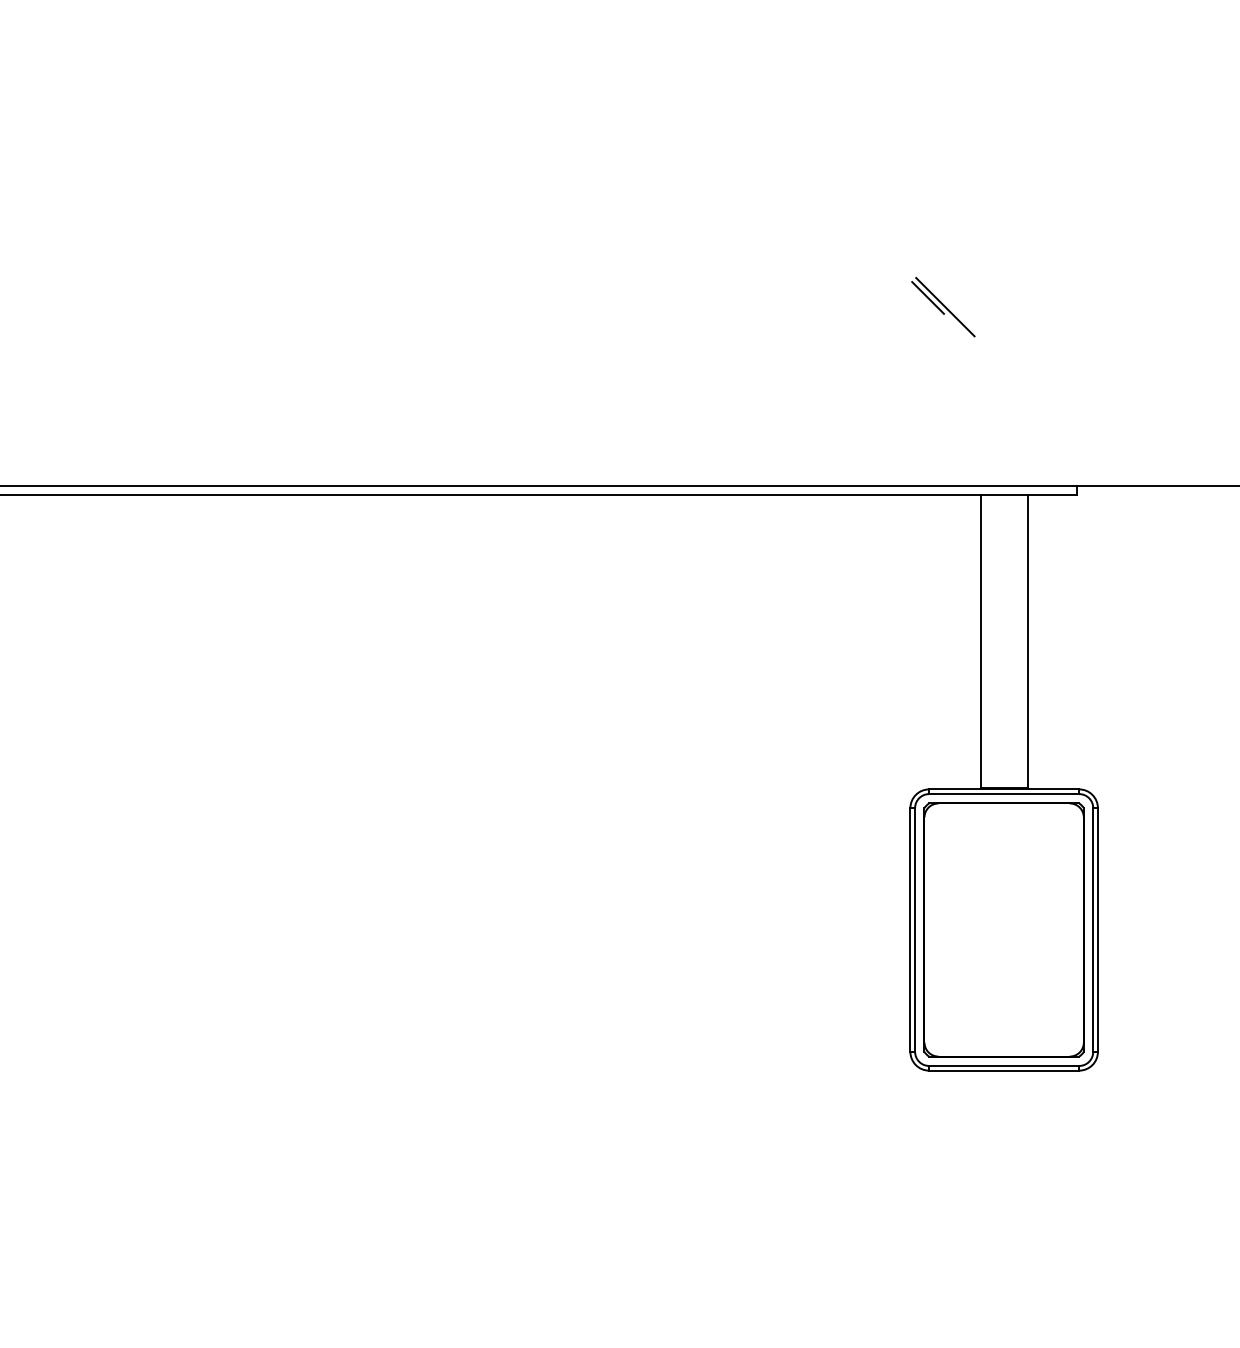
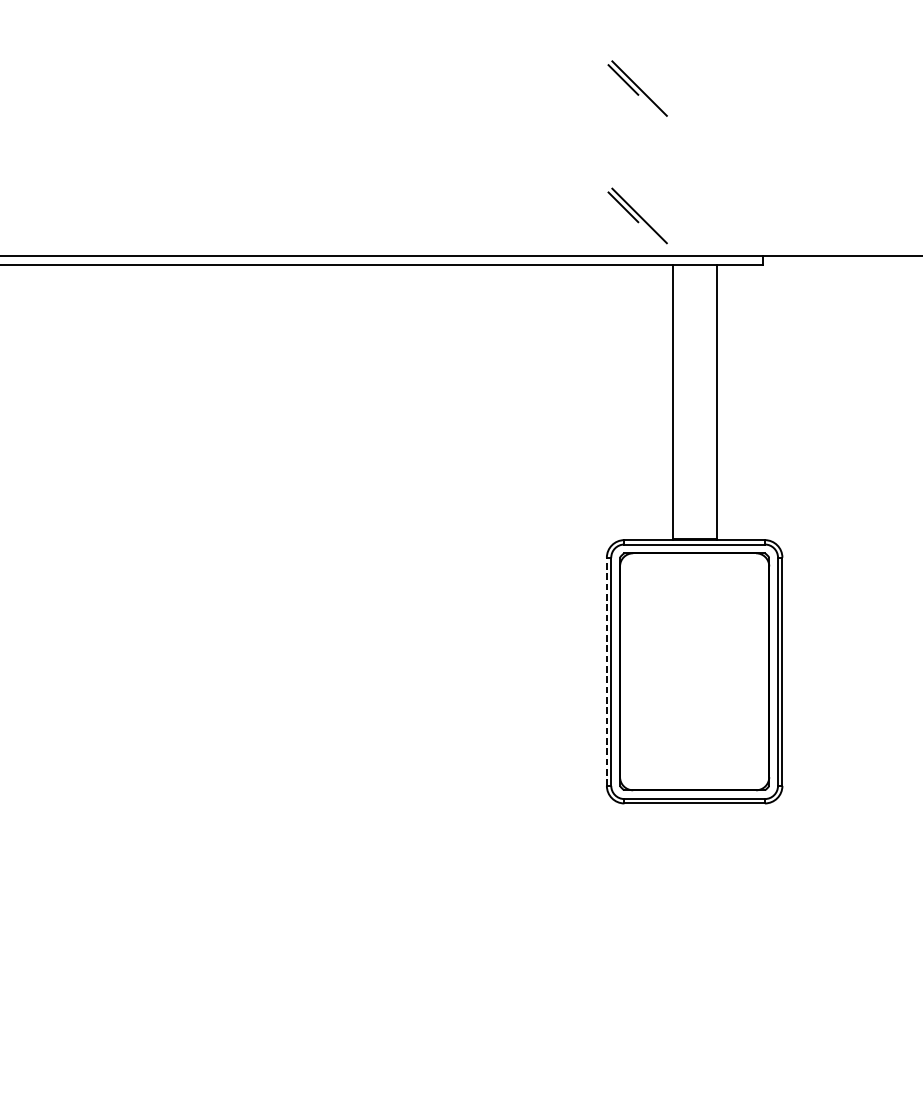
part: (943, 443) -> (637, 216), added
line: (910, 930) -> (606, 672), solid -> dashed

